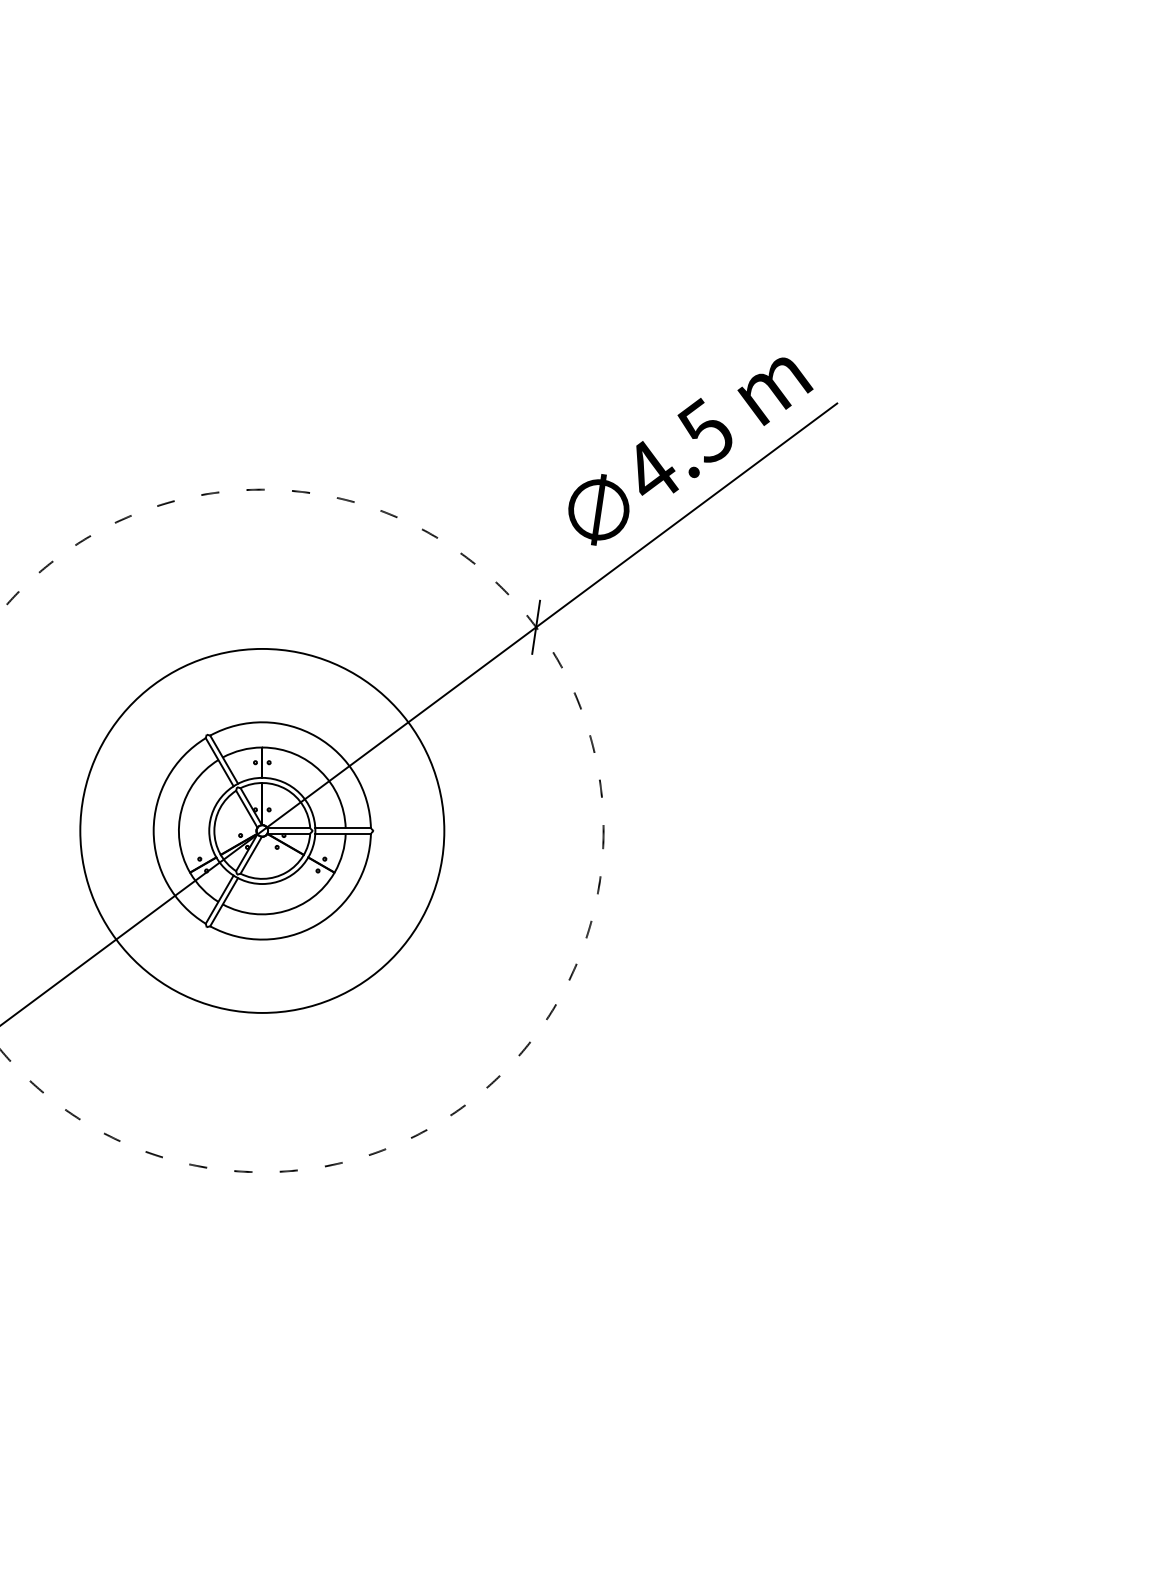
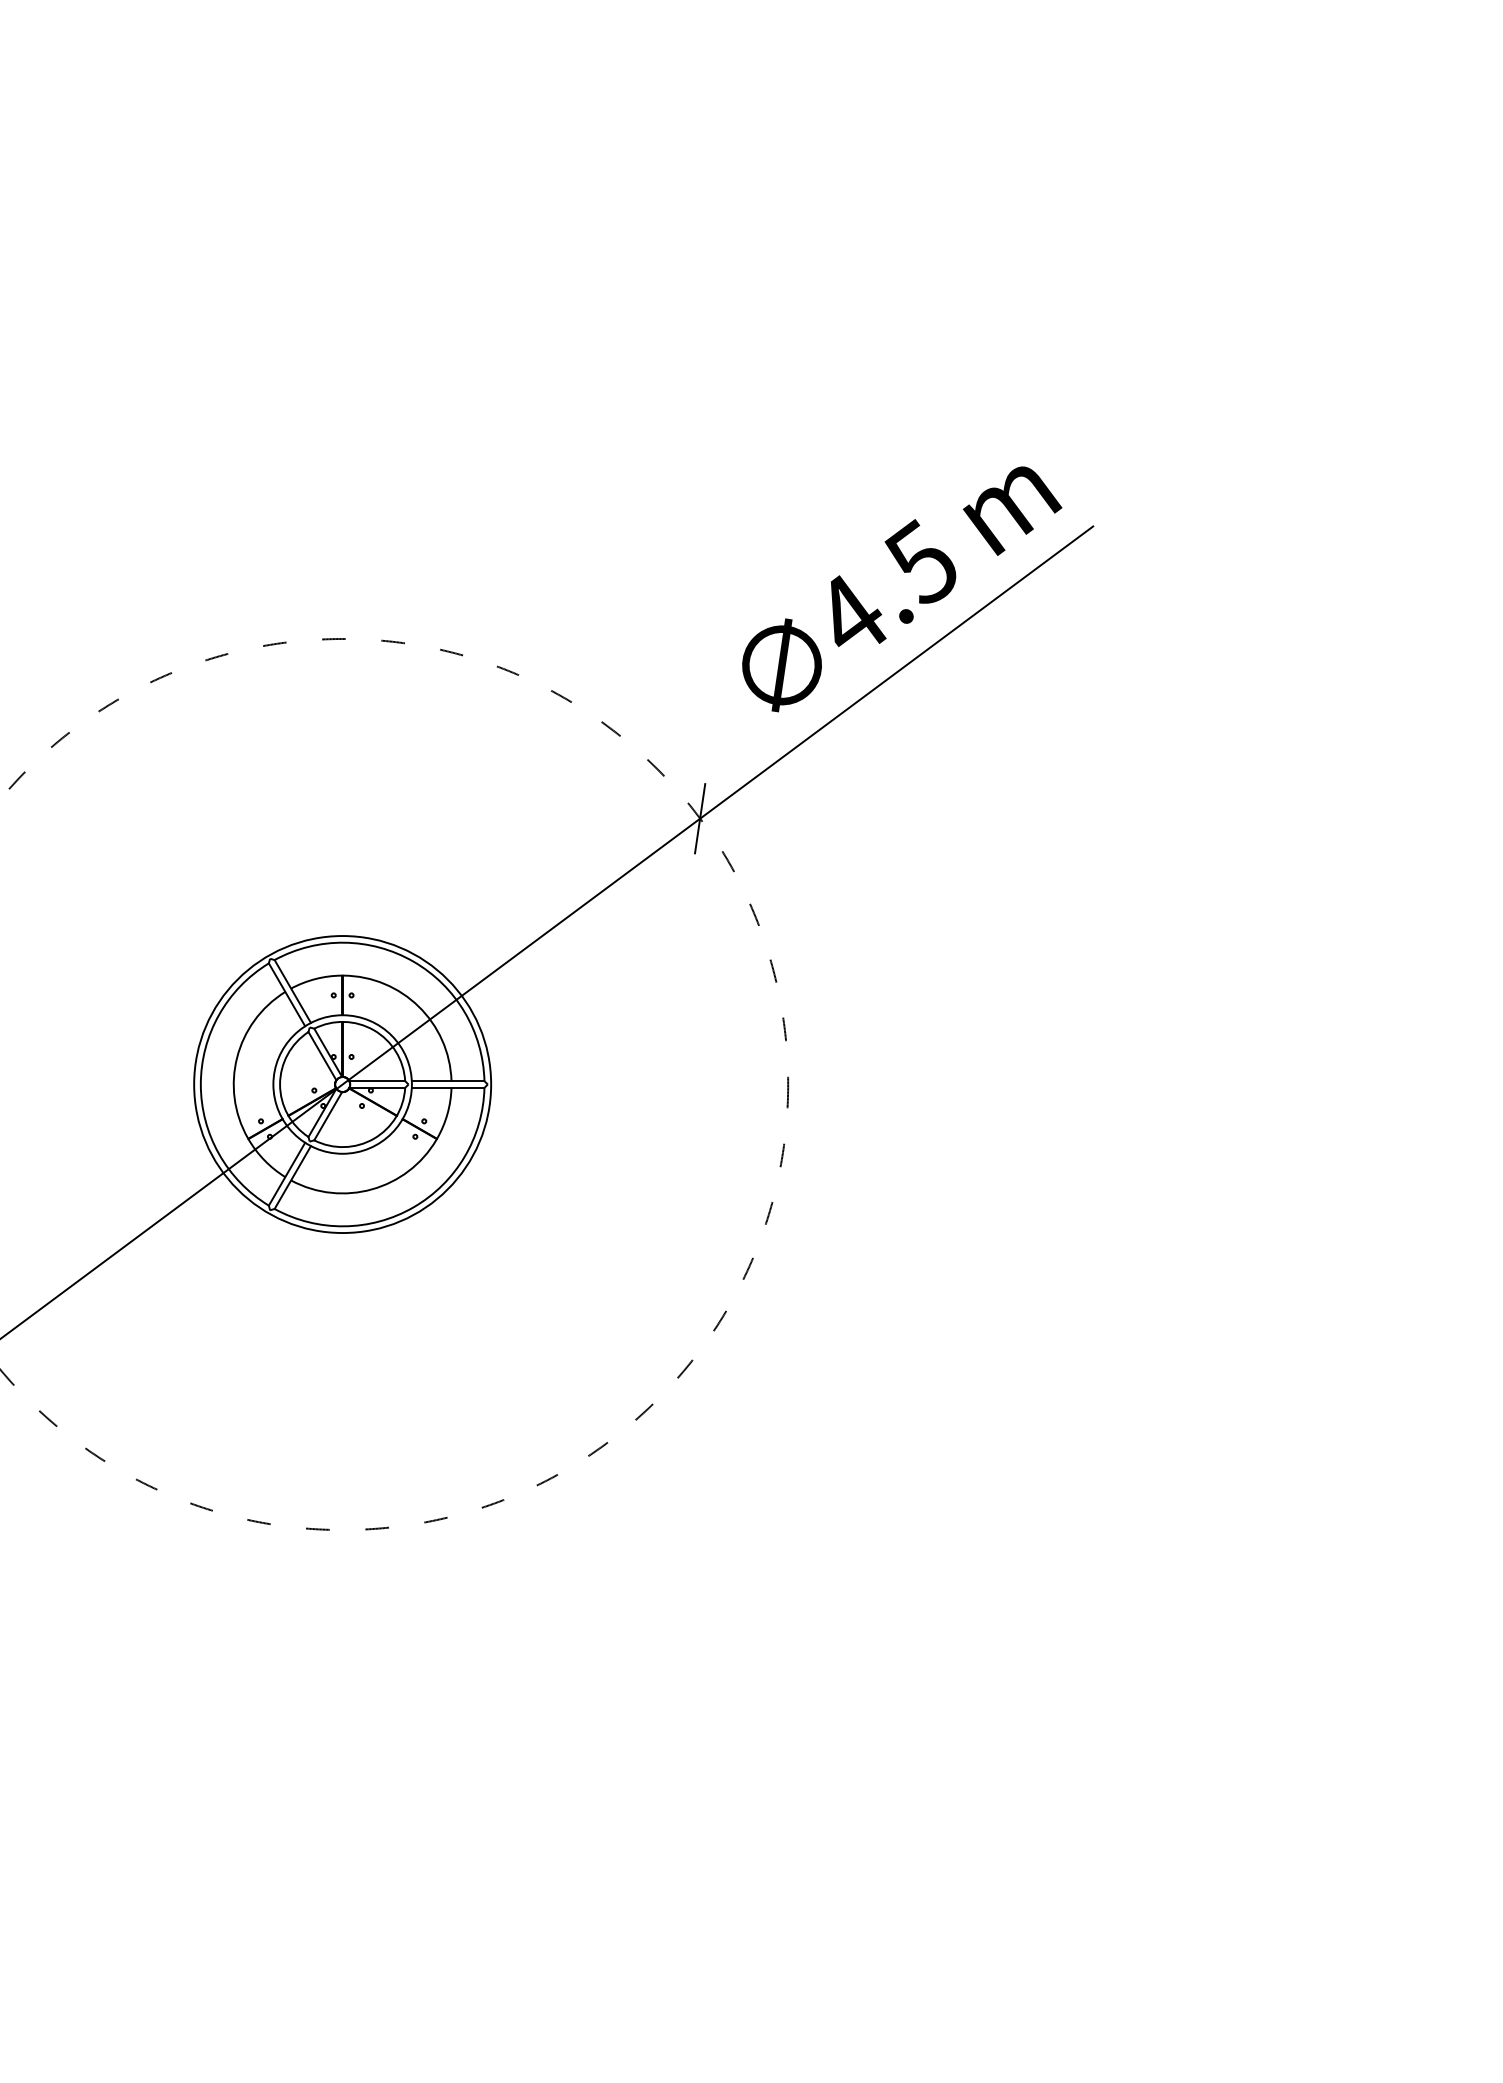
circle: (262, 830) -> (342, 1084), size x0.62

